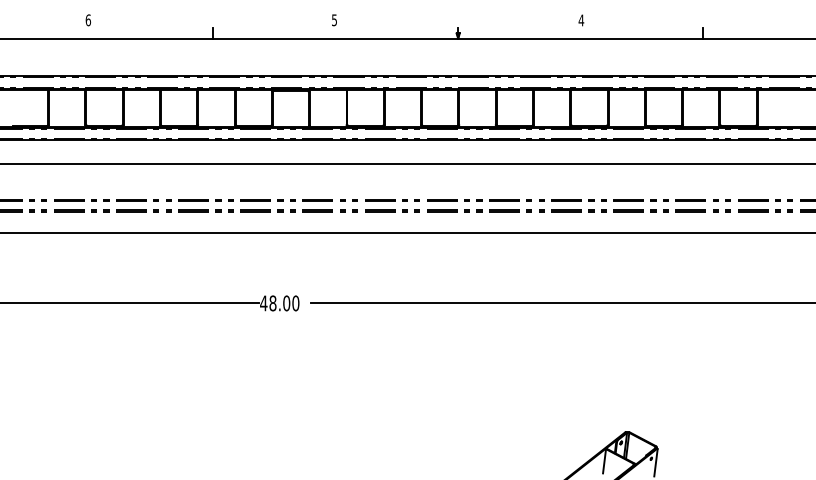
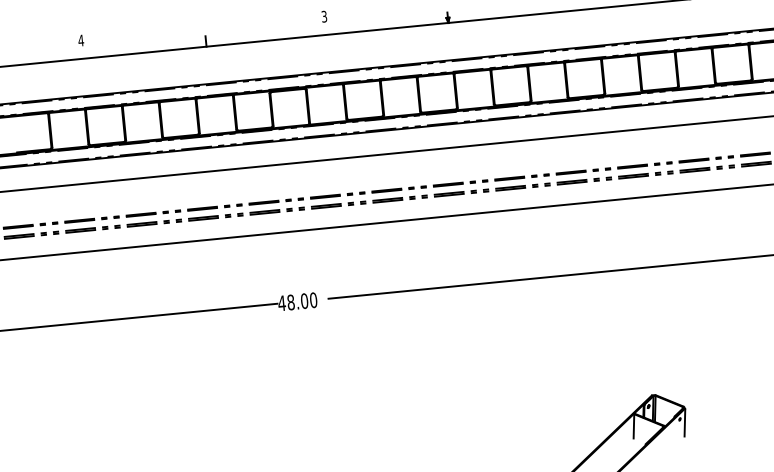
text: (334, 19) -> (324, 15), 5 -> 3
text: (87, 20) -> (80, 40), 6 -> 4

